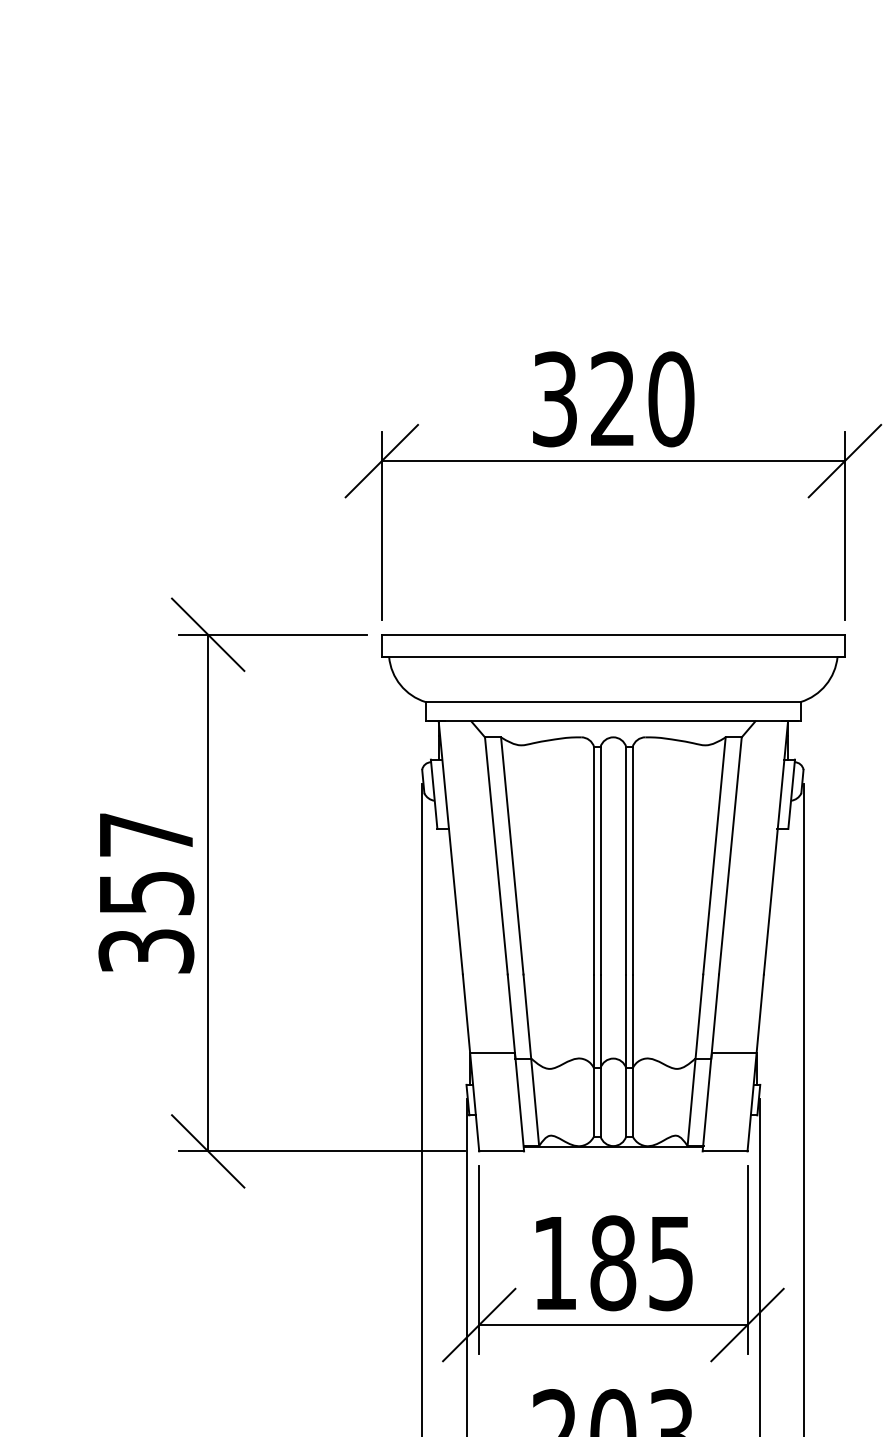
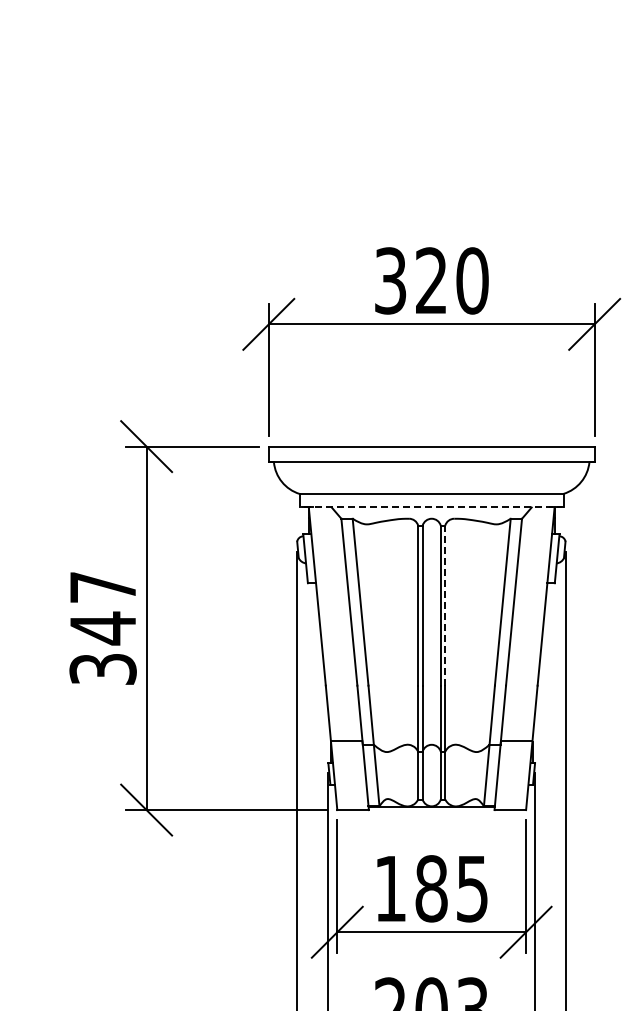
line: (613, 721) -> (431, 507), solid -> dashed
line: (632, 860) -> (445, 605), solid -> dashed
text: (146, 893) -> (103, 628), 357 -> 347

